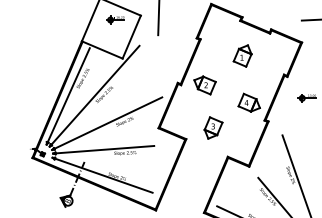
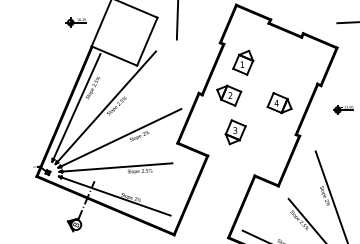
part: (114, 19) -> (75, 22), moved
part: (242, 55) -> (243, 62), moved
part: (249, 103) -> (279, 103), moved
part: (213, 128) -> (235, 132), moved

